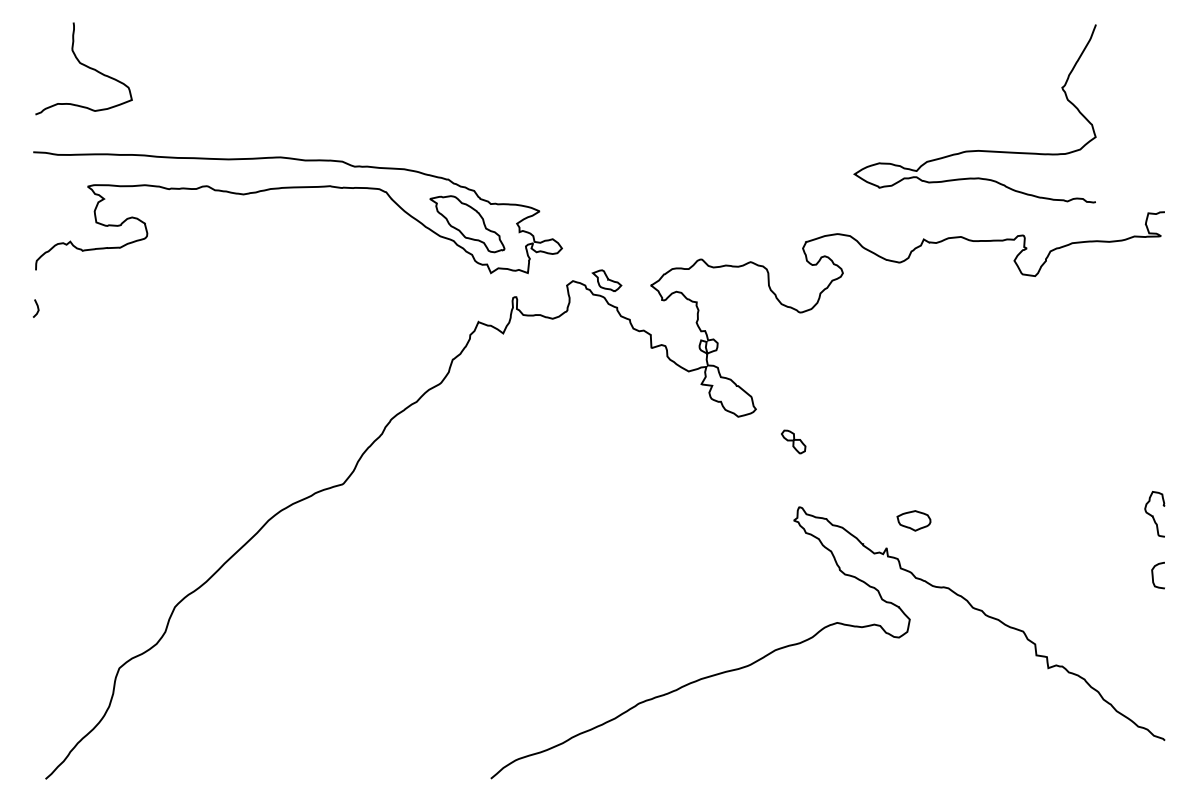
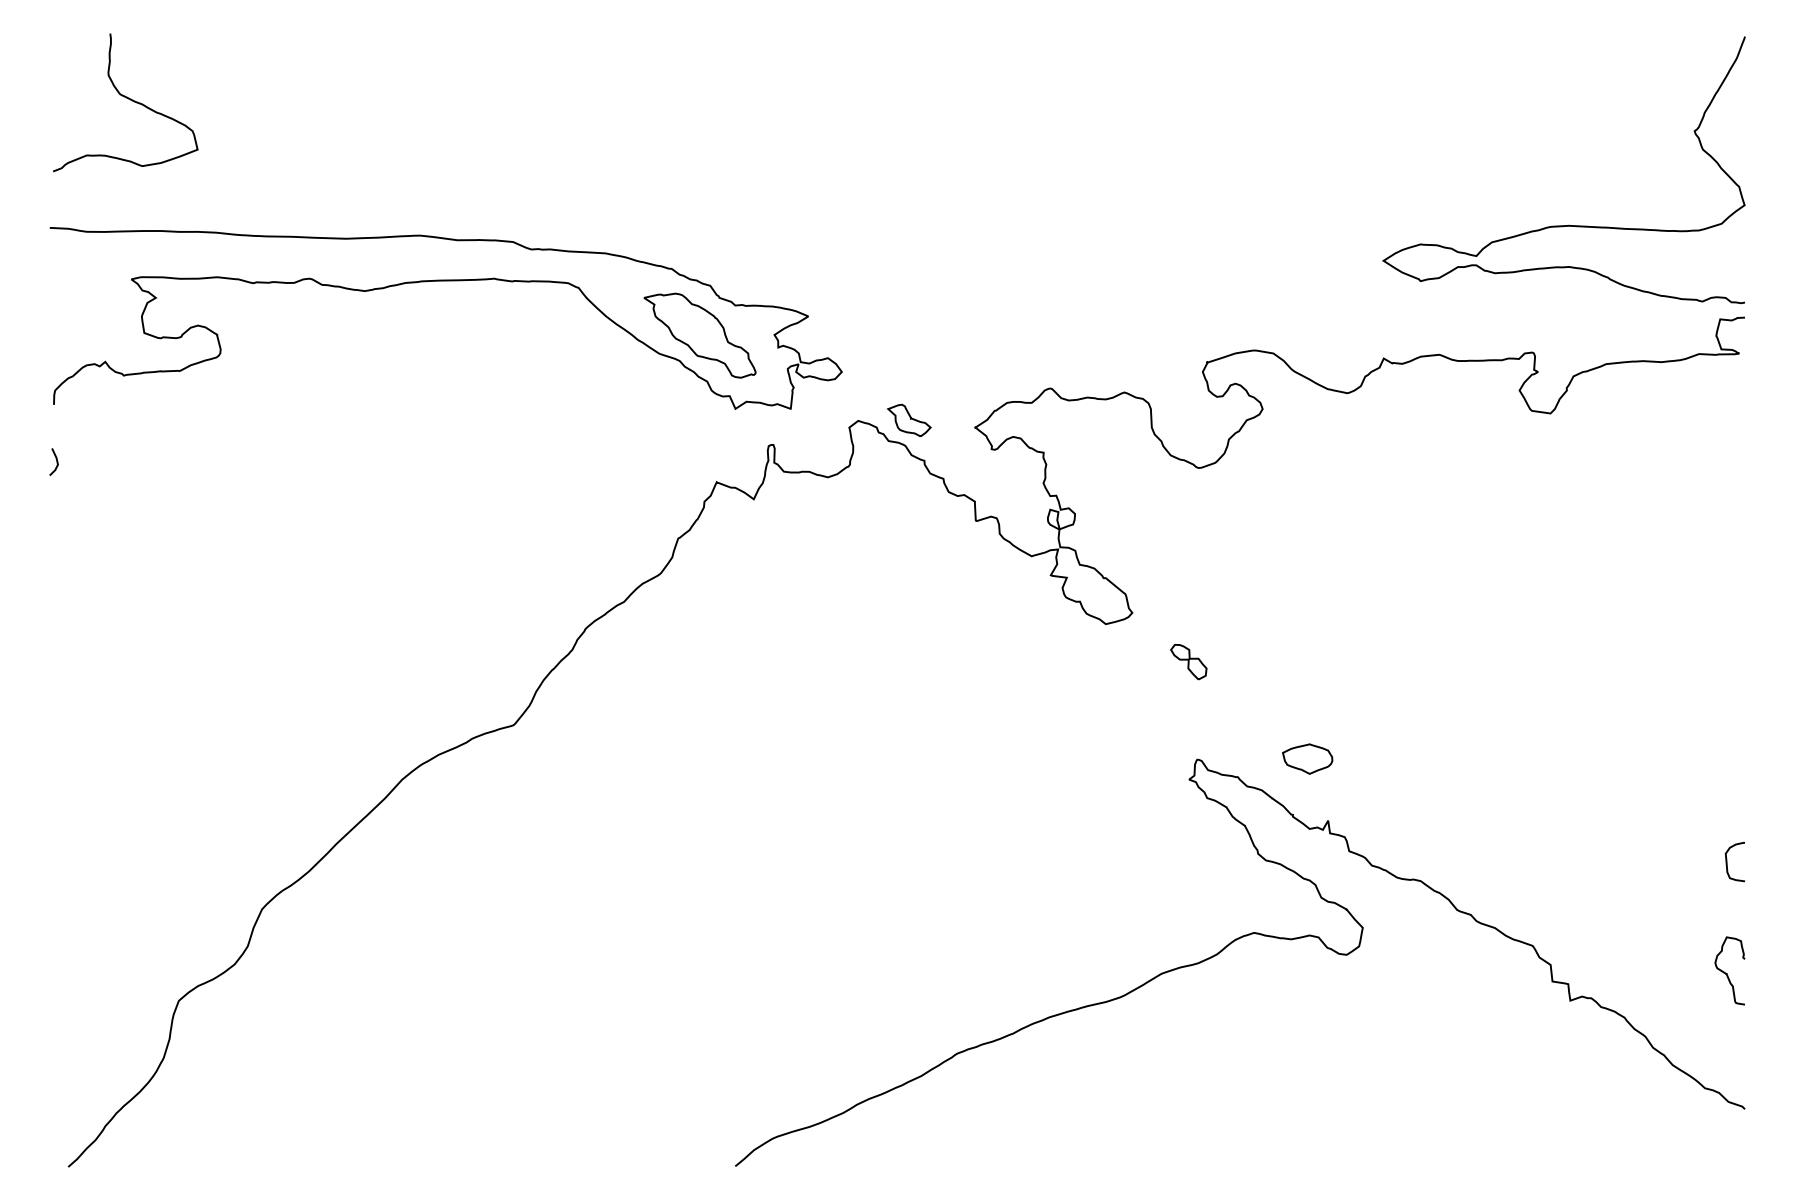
curve: (974, 150) -> (1563, 225), moved
curve: (1153, 515) -> (1727, 972), moved
part: (913, 520) -> (1306, 758), moved

